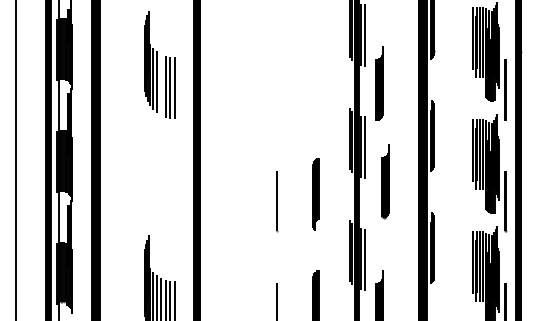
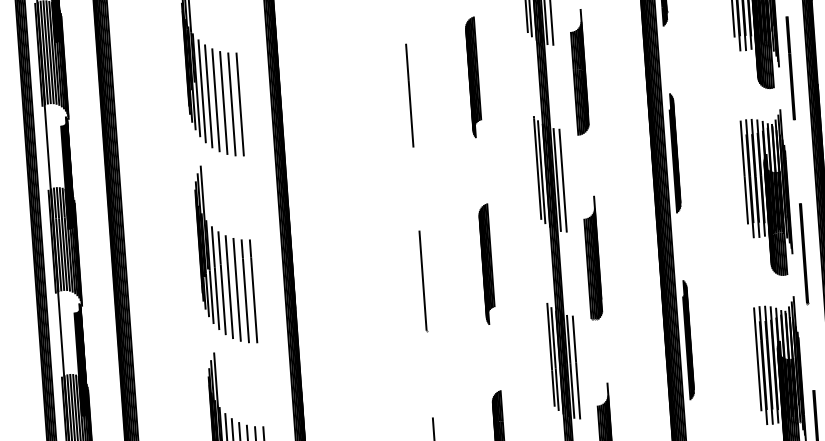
part: (315, 82) -> (473, 78), added
line: (161, 84) -> (216, 99), added
line: (276, 89) -> (408, 94), added
part: (159, 177) -> (224, 255), added
part: (385, 181) -> (593, 258), moved

